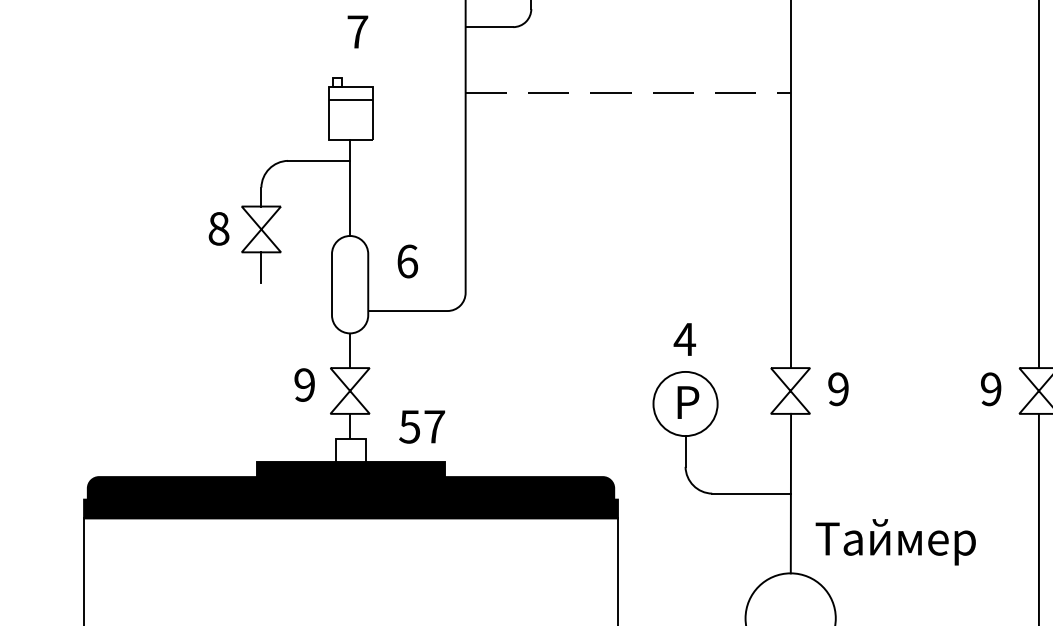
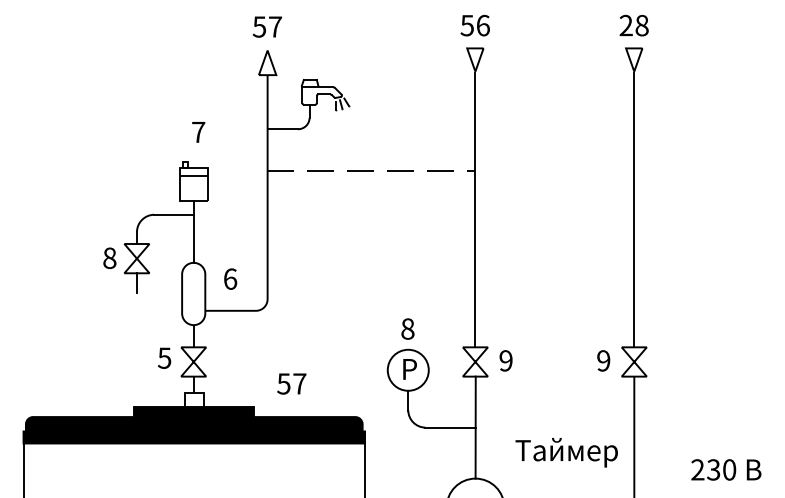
text: (684, 338) -> (407, 328), 4 -> 8
text: (304, 383) -> (164, 357), 9 -> 5
text: (421, 426) -> (291, 383), moved
text: (895, 541) -> (566, 452), moved

